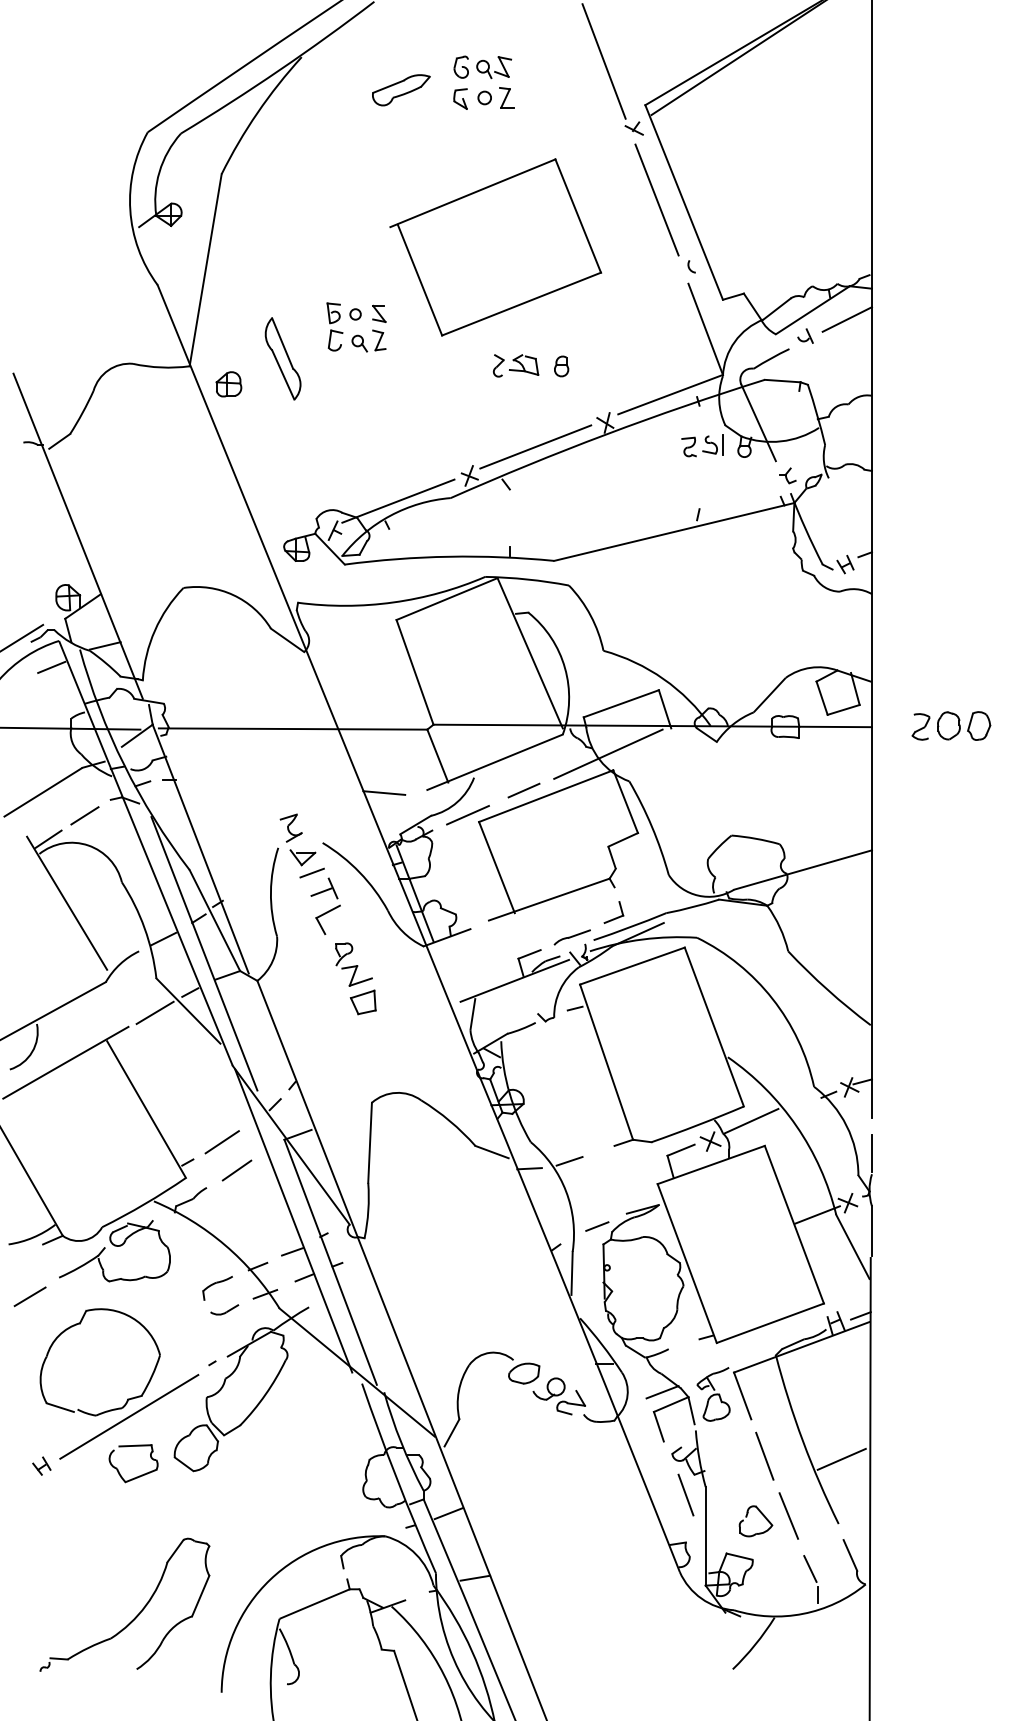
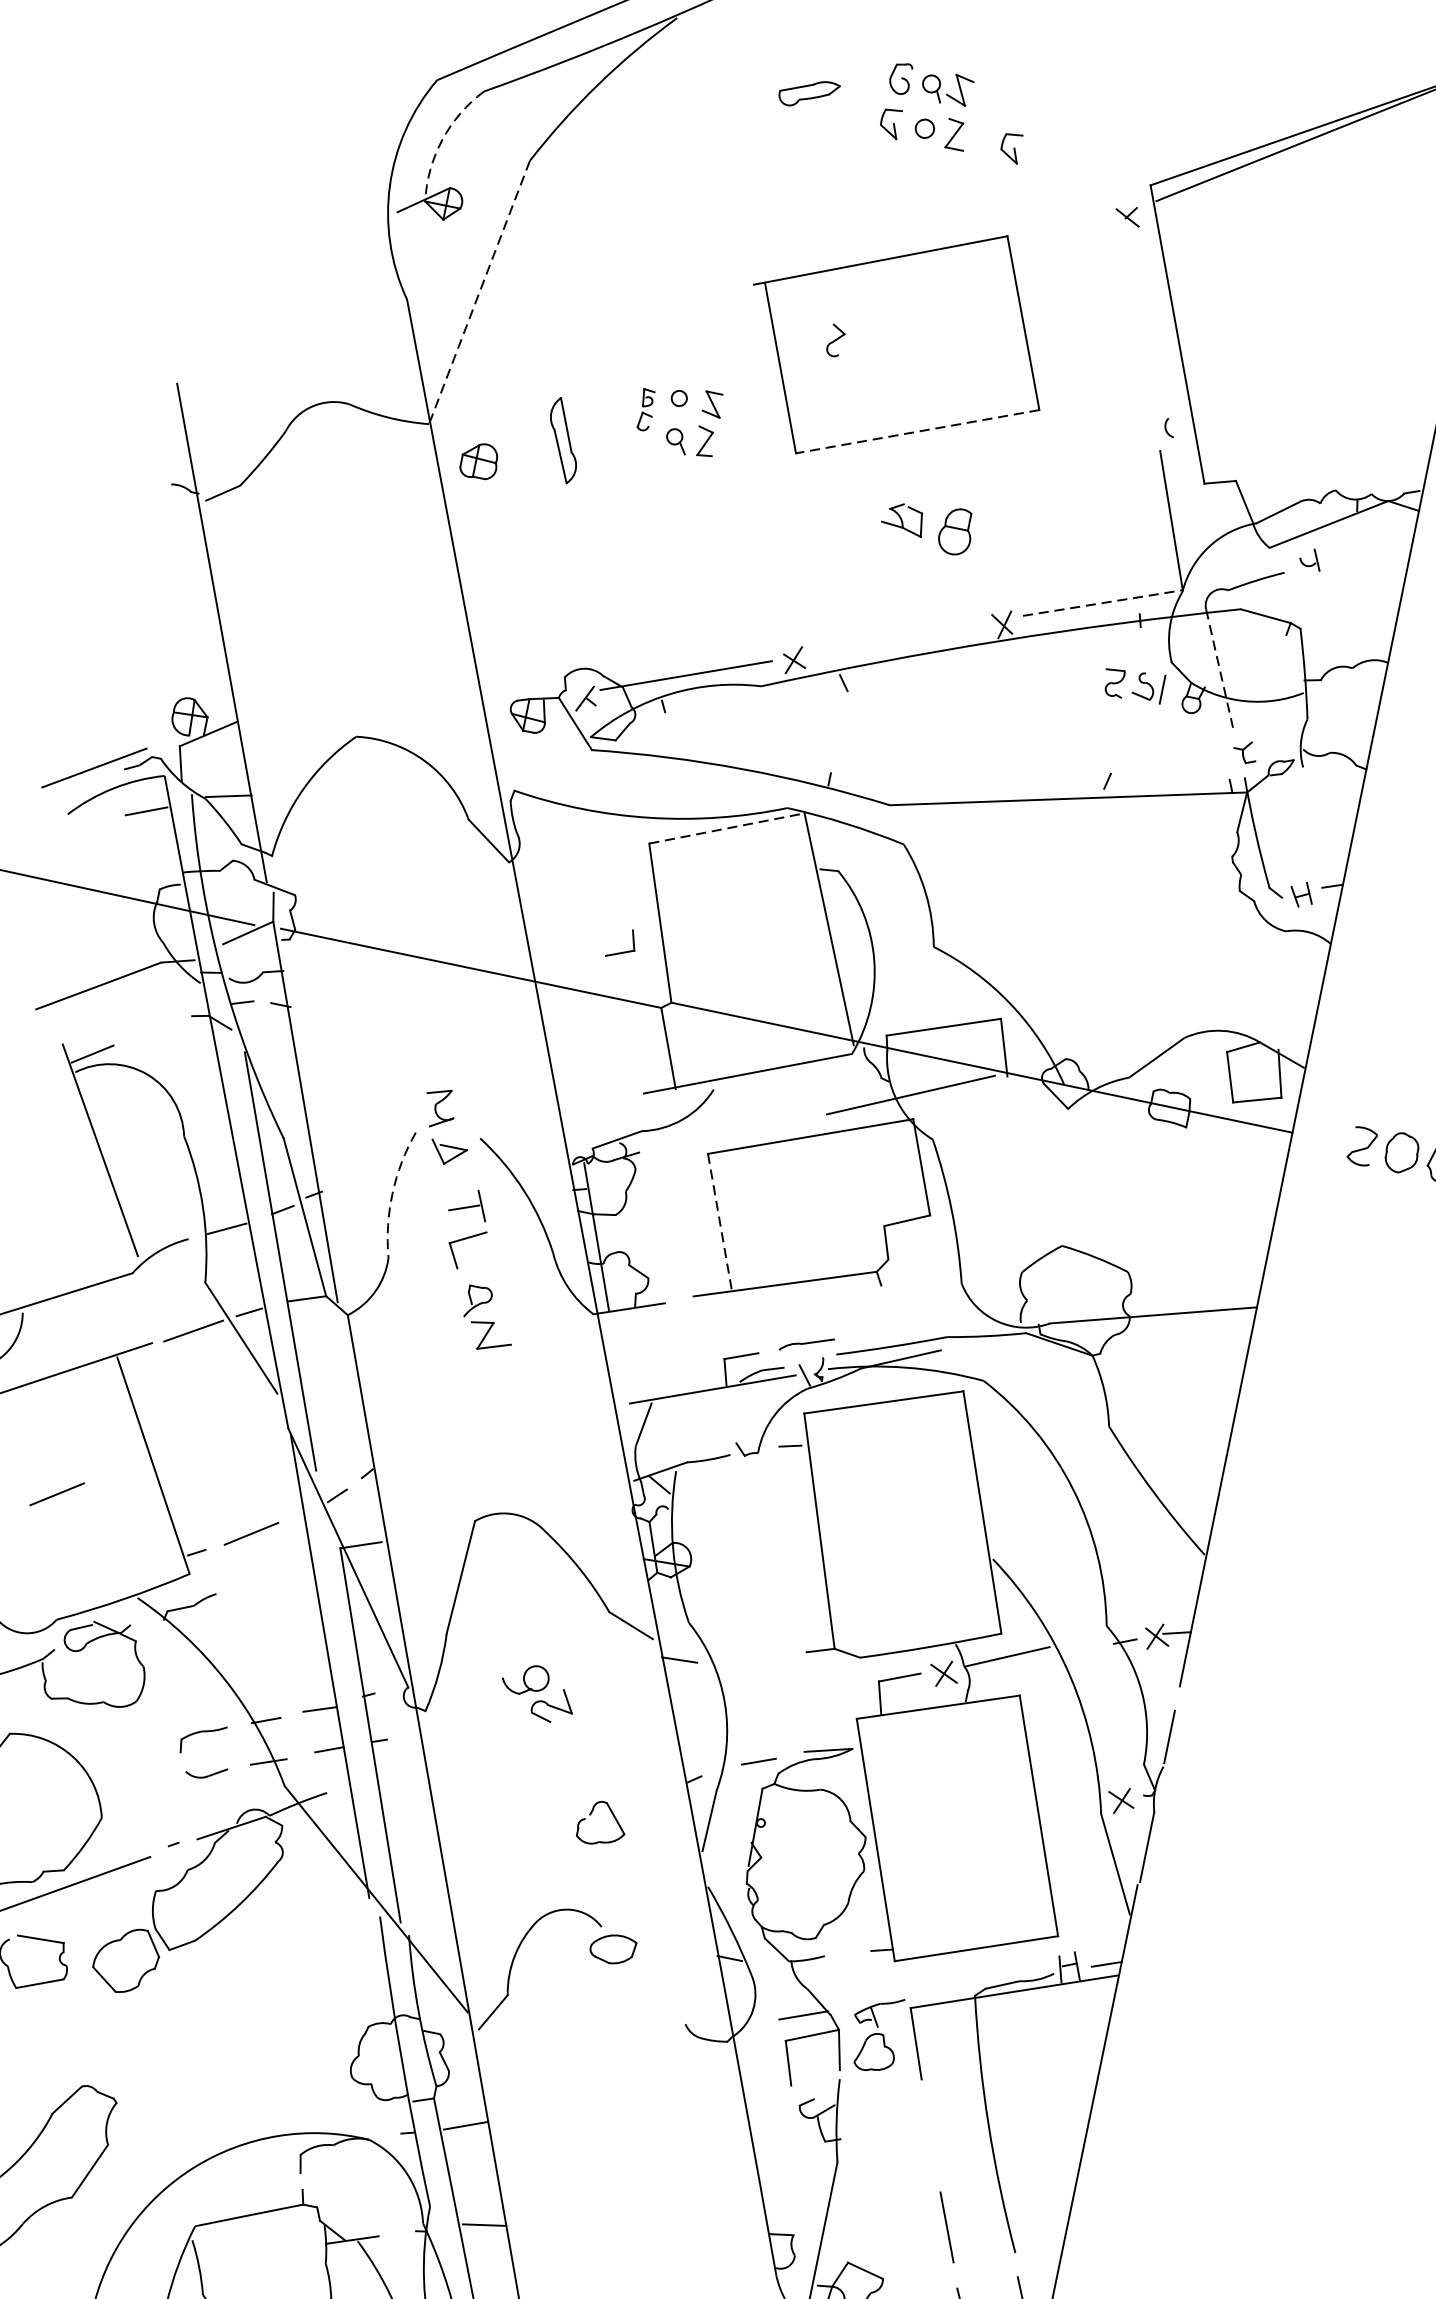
line: (603, 61) -> (1103, 111), removed
part: (401, 90) -> (809, 94), size x0.7
part: (545, 98) -> (1010, 147), added
arc: (159, 172) -> (442, 140), solid -> dashed
line: (656, 199) -> (1139, 322), removed
line: (205, 270) -> (479, 292), solid -> dashed
line: (521, 304) -> (917, 432), solid -> dashed
line: (846, 319) -> (1374, 547), removed
part: (334, 326) -> (645, 409), size x0.6
part: (282, 358) -> (562, 439), size x0.7
part: (498, 365) -> (835, 340), moved
part: (561, 366) -> (956, 531), size x1.6
line: (670, 394) -> (1102, 602), solid -> dashed
line: (758, 422) -> (1219, 667), solid -> dashed
line: (535, 446) -> (896, 637), removed
line: (447, 599) -> (727, 829), solid -> dashed
line: (523, 790) -> (780, 1121), removed
line: (384, 792) -> (582, 1084), removed
line: (84, 815) -> (150, 1030), removed
line: (467, 815) -> (693, 1141), removed
line: (496, 867) -> (719, 1223), solid -> dashed
line: (311, 872) -> (455, 1177), removed
arc: (270, 892) -> (391, 1193), solid -> dashed
part: (613, 912) -> (621, 943), moved
part: (362, 1002) -> (490, 1376), removed
line: (84, 1142) -> (56, 1494), added
line: (569, 1161) -> (738, 1661), removed
line: (236, 1170) -> (263, 1578), removed
line: (817, 1214) -> (1074, 1808), removed
part: (558, 1396) -> (536, 1692), moved
line: (764, 1455) -> (929, 2134), removed
line: (841, 1458) -> (1038, 2160), removed
line: (685, 1494) -> (806, 2167), removed
part: (761, 1514) -> (612, 1815), moved

